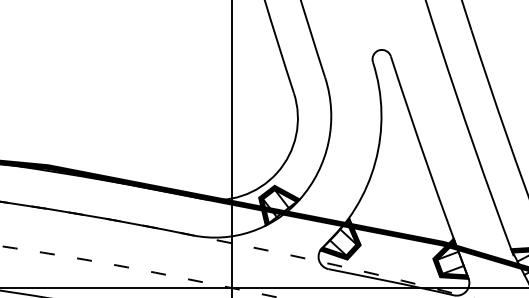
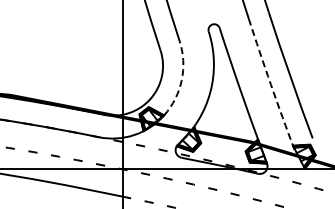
line: (328, 142) -> (181, 80), solid -> dashed
arc: (474, 148) -> (270, 84), solid -> dashed

